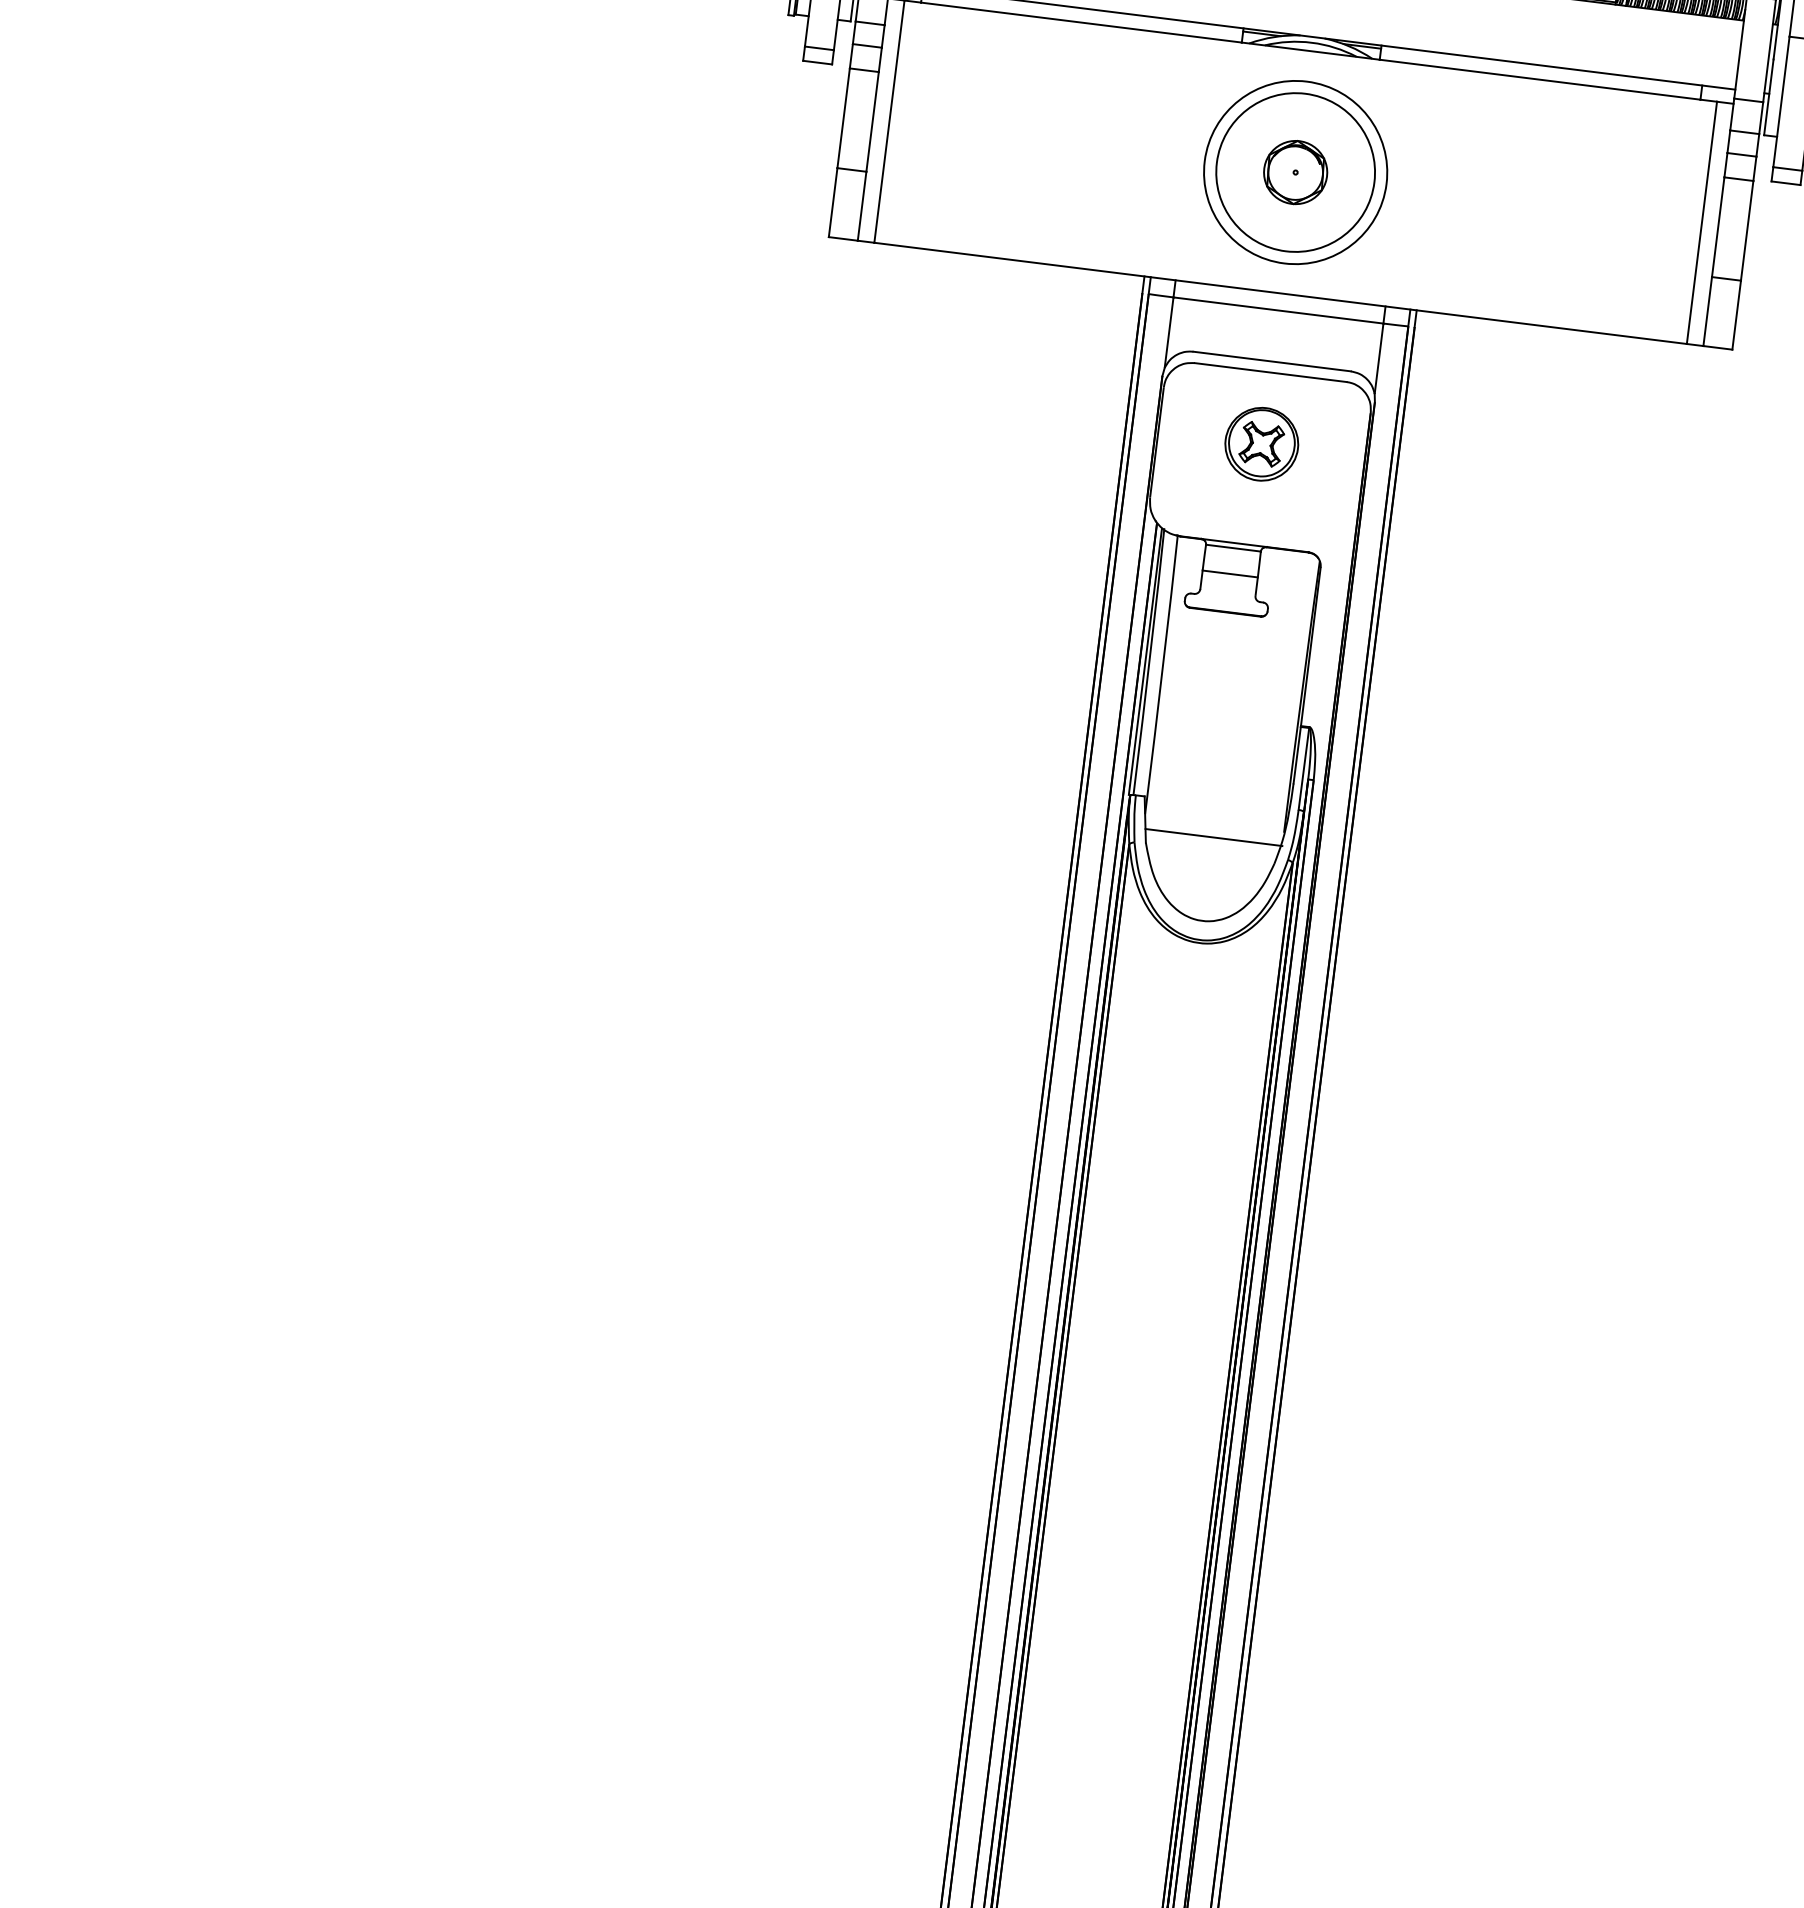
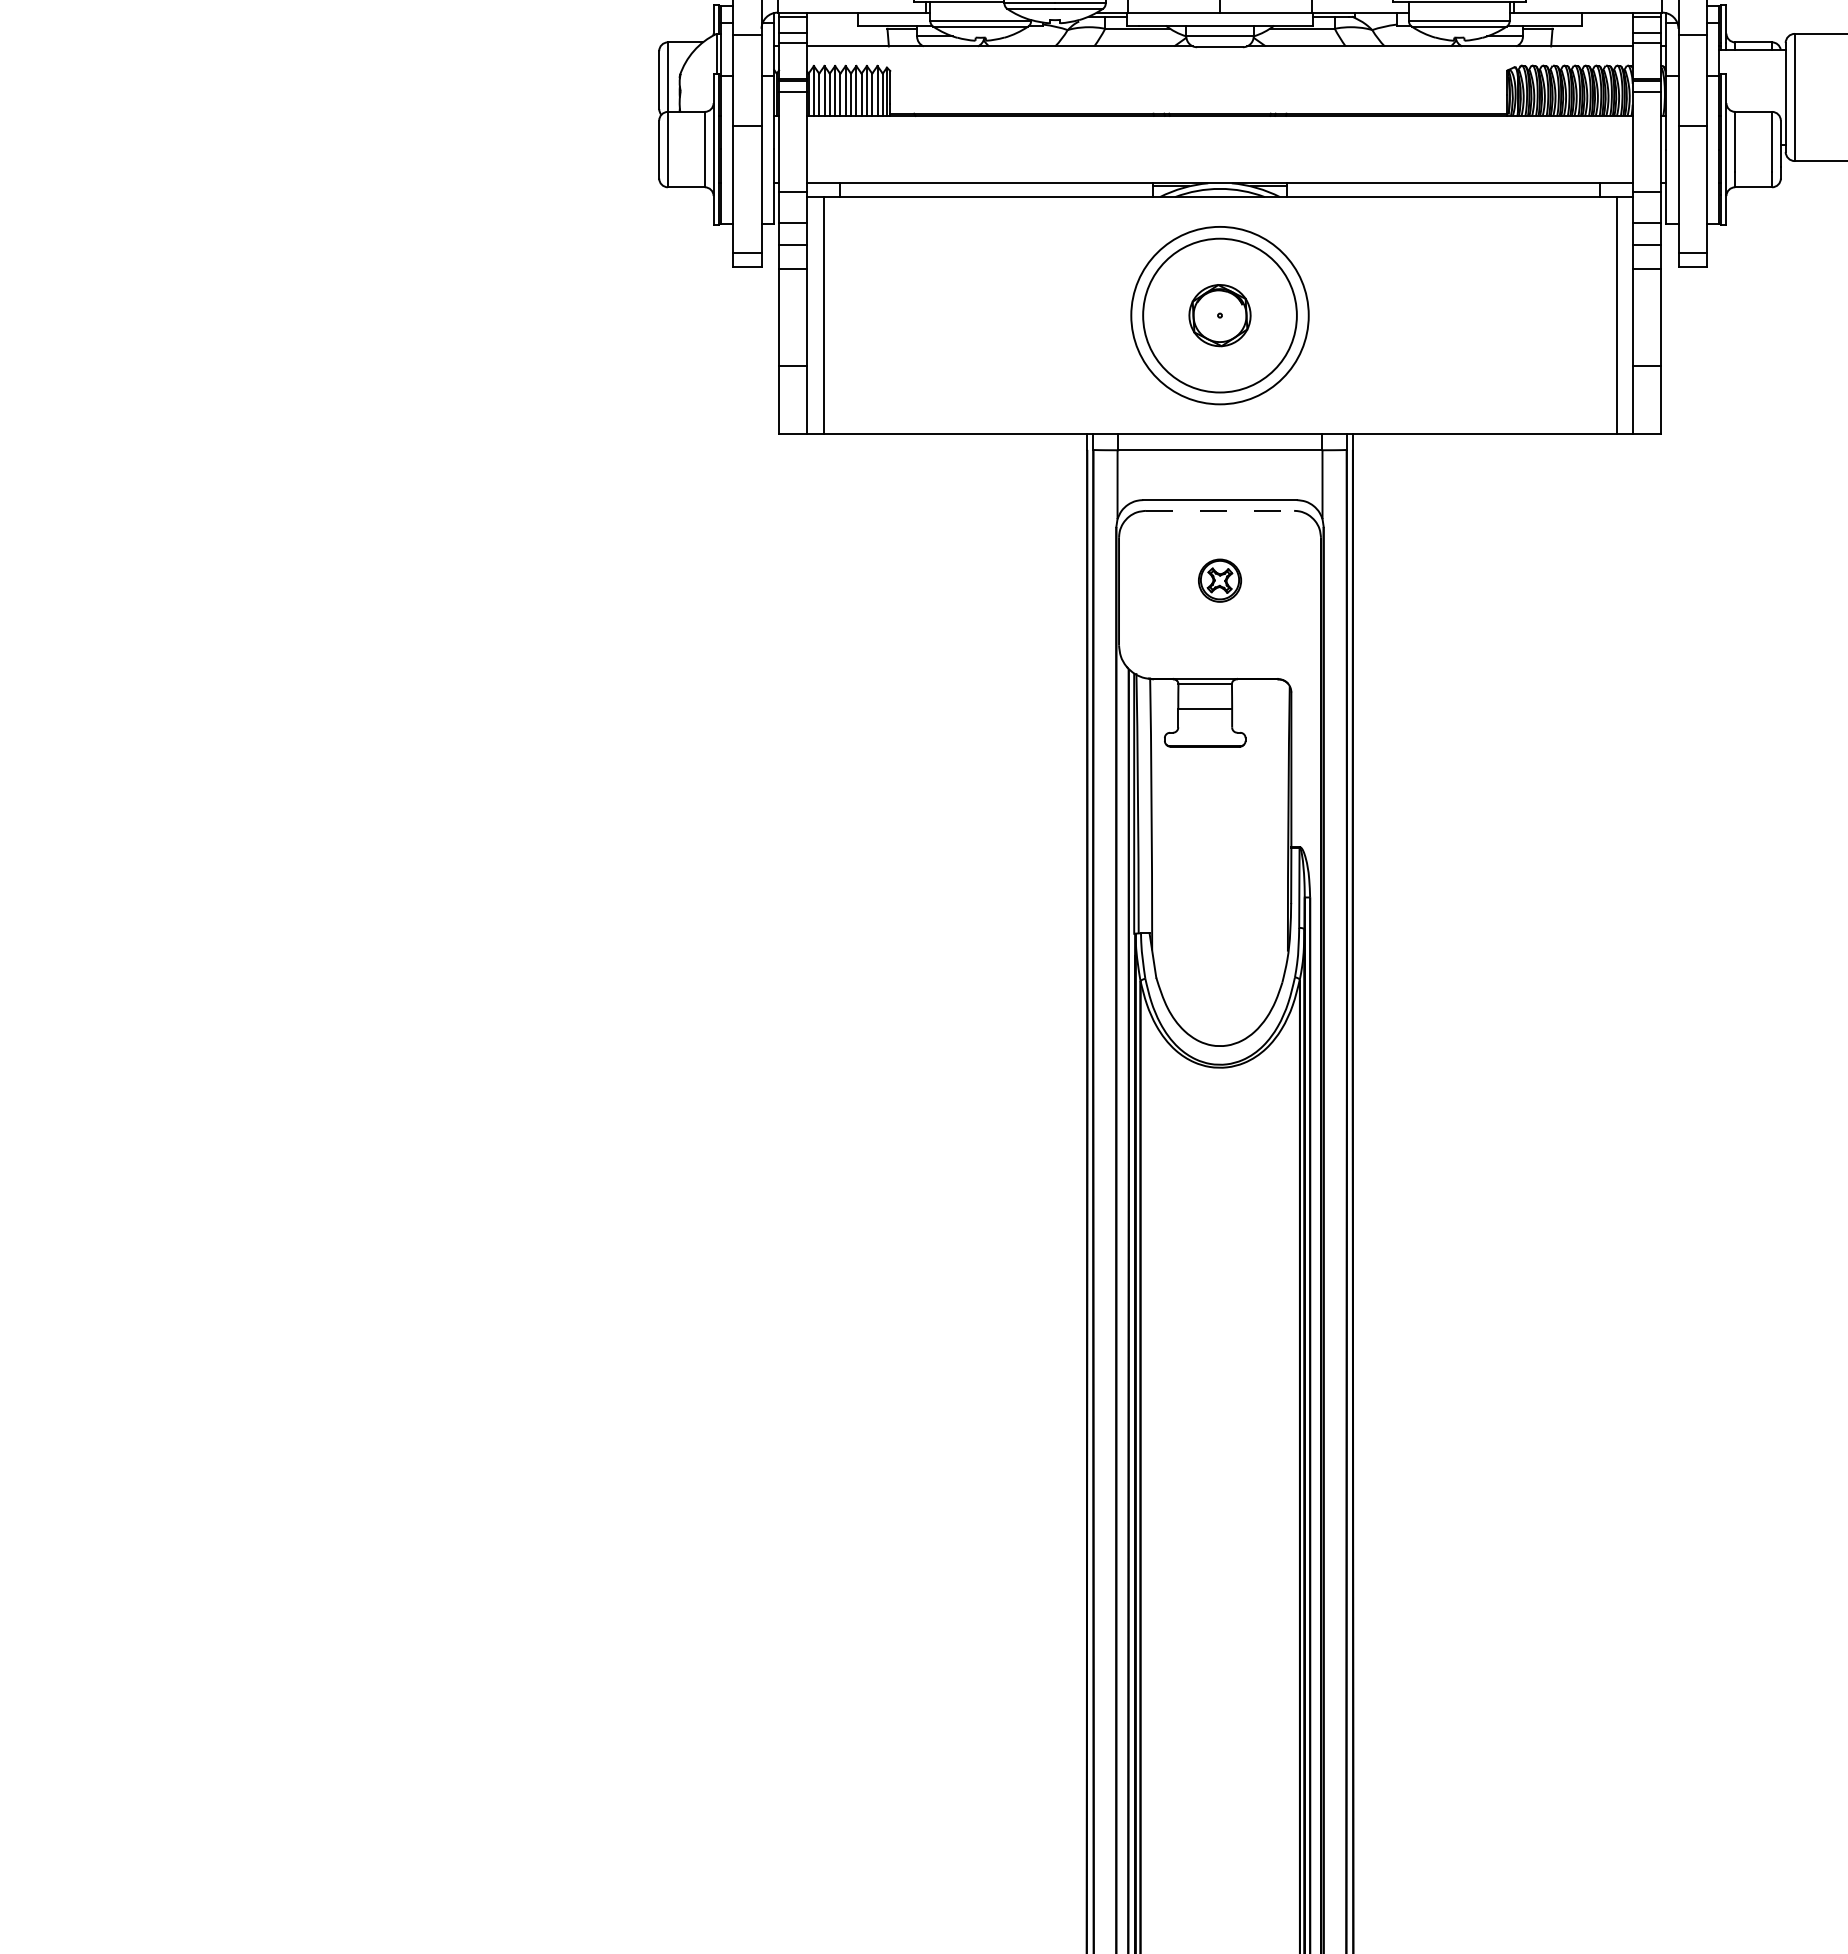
line: (1271, 372) -> (1220, 510), solid -> dashed
part: (1261, 443) -> (1219, 580), size x0.6
line: (1213, 837) -> (1220, 964), removed

